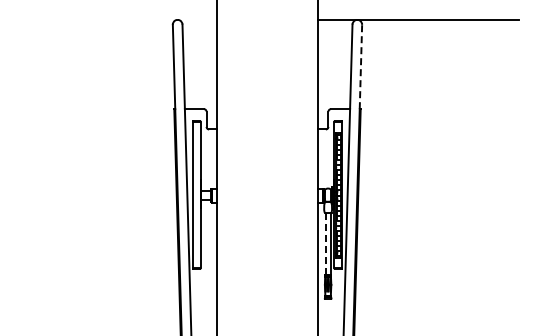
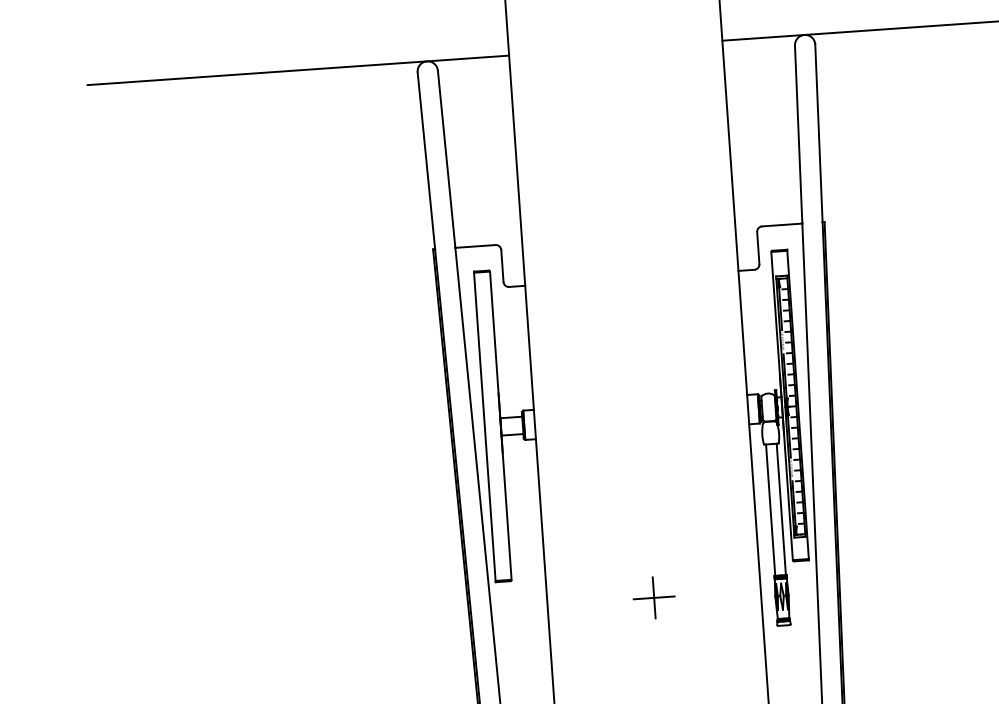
line: (116, 19) -> (298, 69), added
line: (360, 66) -> (817, 132), dashed -> solid
line: (325, 243) -> (770, 509), dashed -> solid
part: (267, 281) -> (654, 597), added

